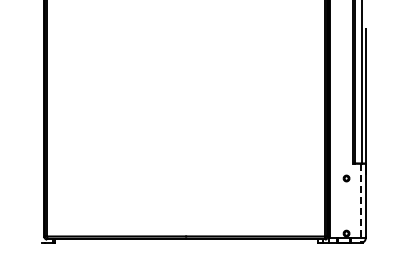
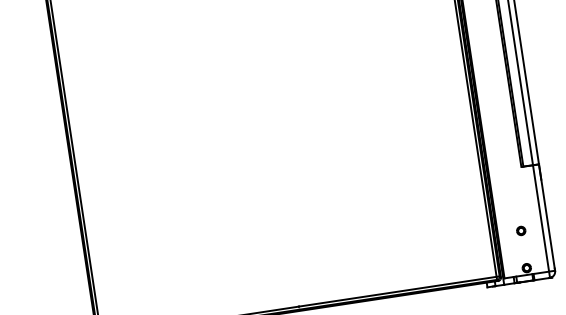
part: (346, 178) -> (521, 230), moved
line: (361, 203) -> (541, 222), dashed -> solid

